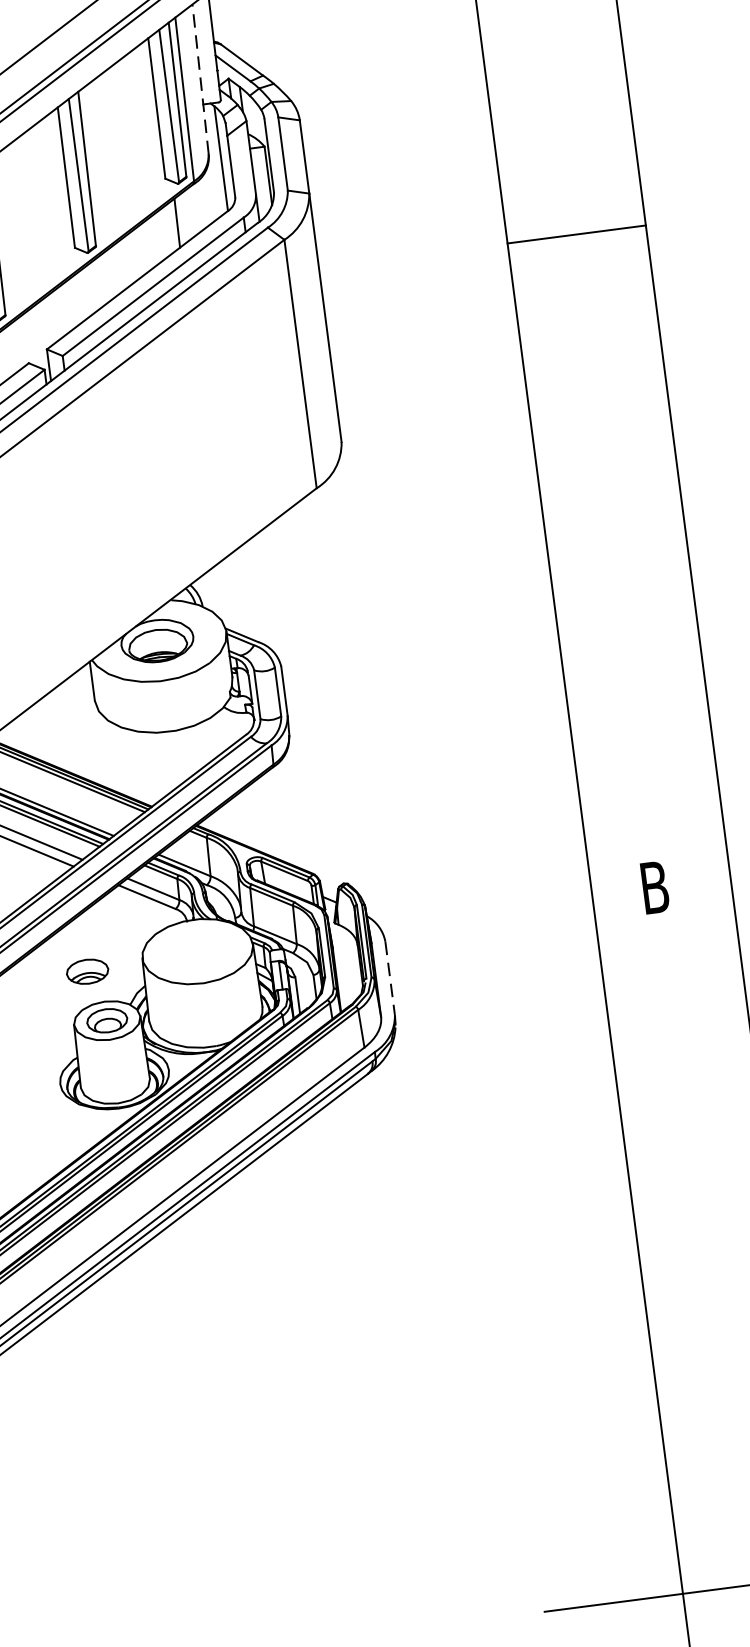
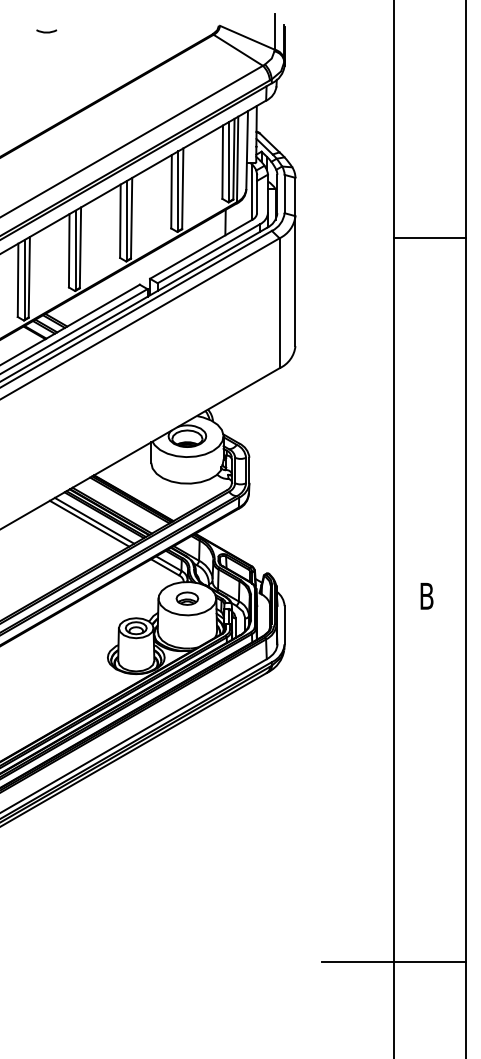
line: (201, 78) -> (247, 149), dashed -> solid
line: (577, 235) -> (430, 238), moved
part: (87, 971) -> (187, 598), moved
line: (389, 978) -> (284, 625), dashed -> solid

